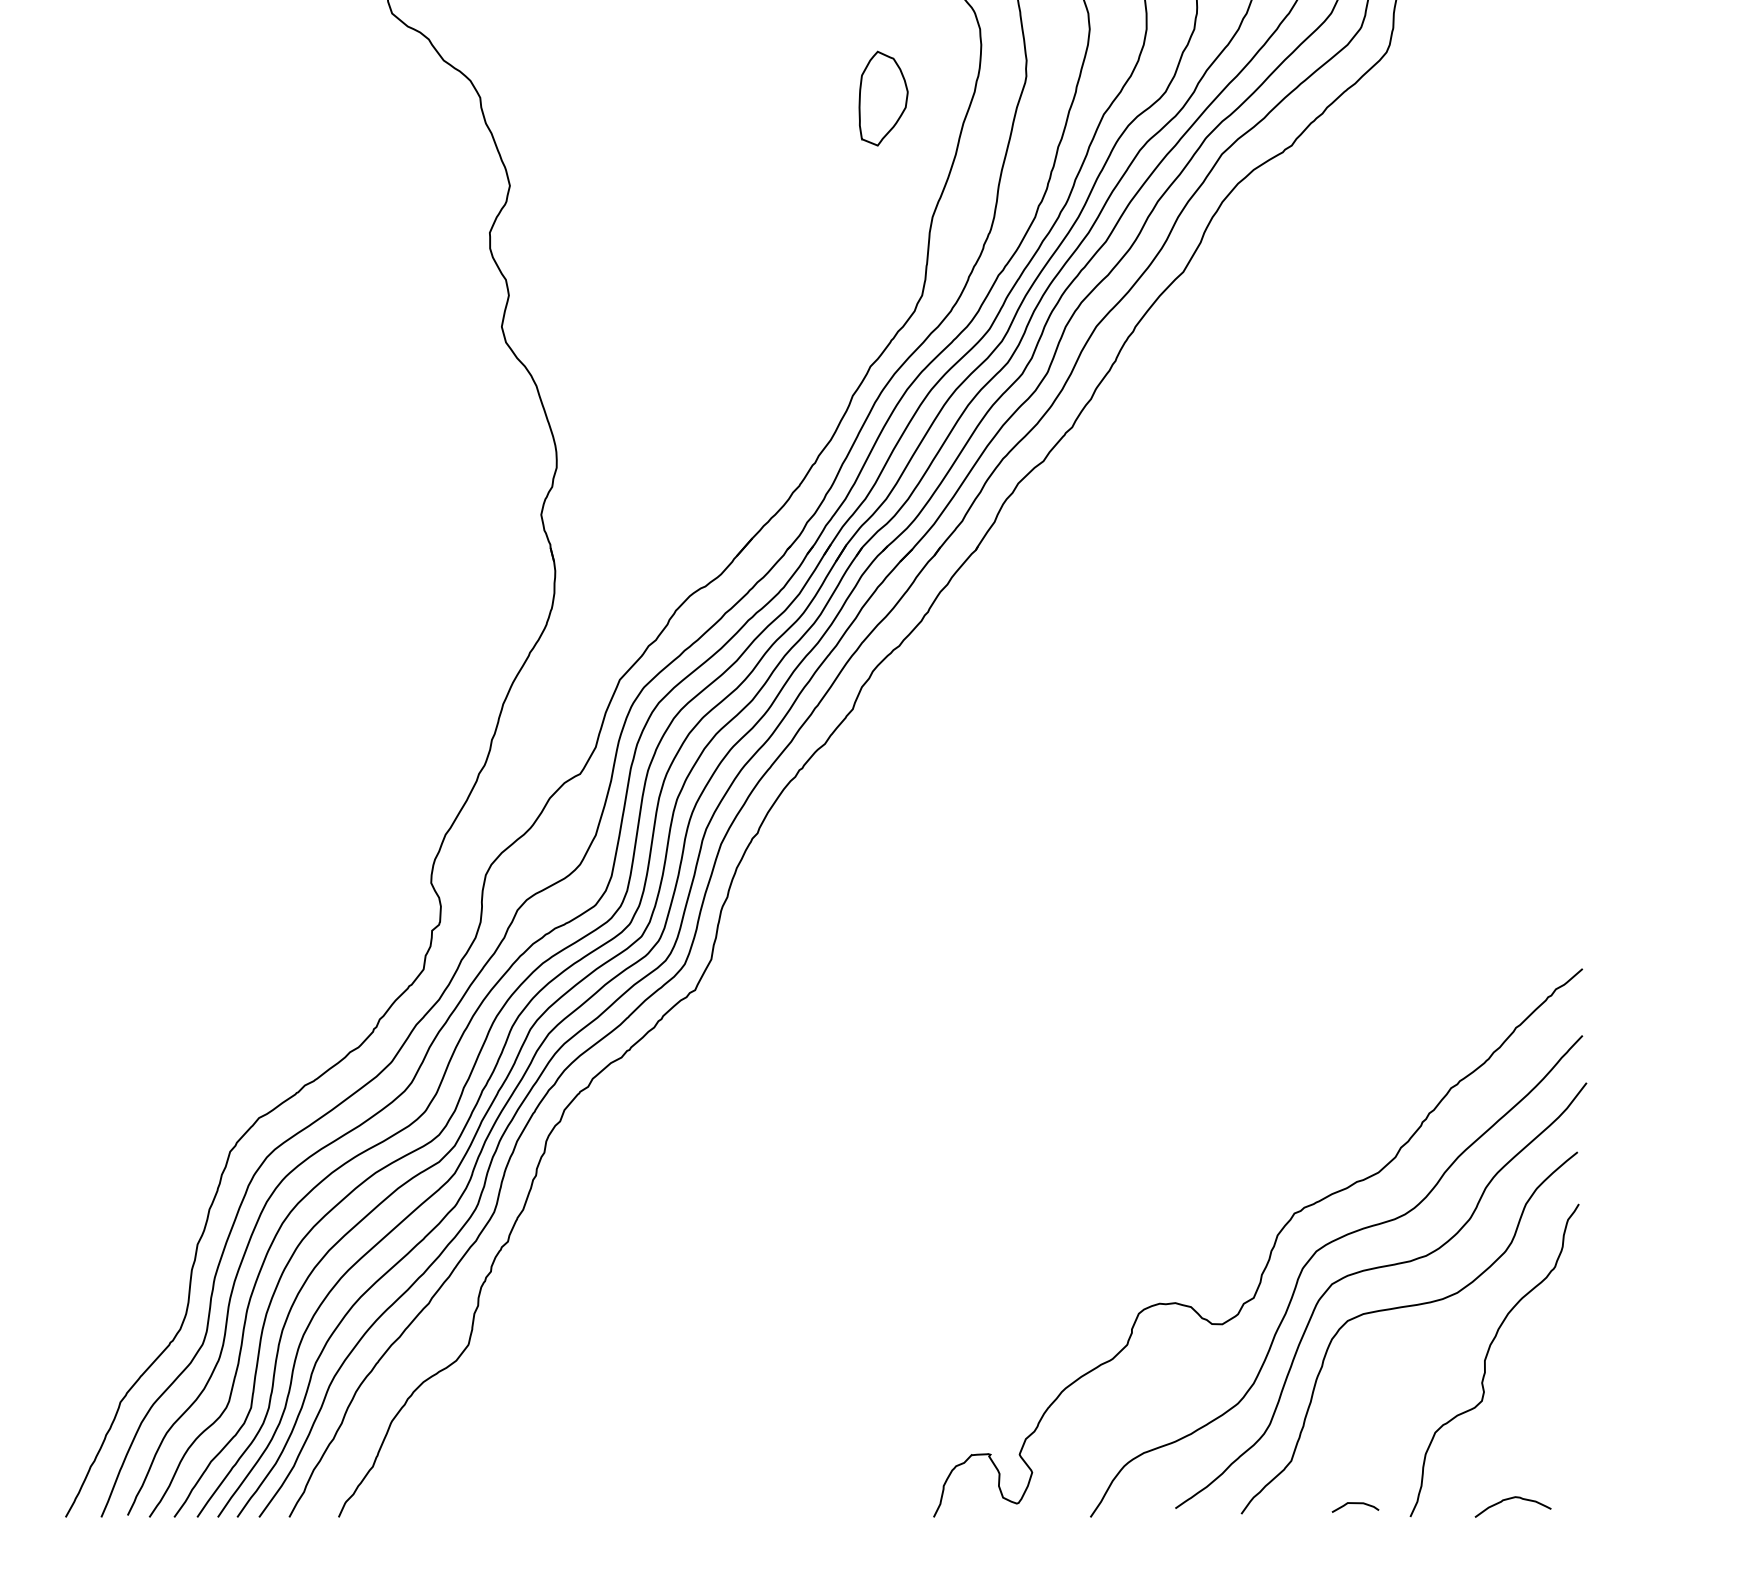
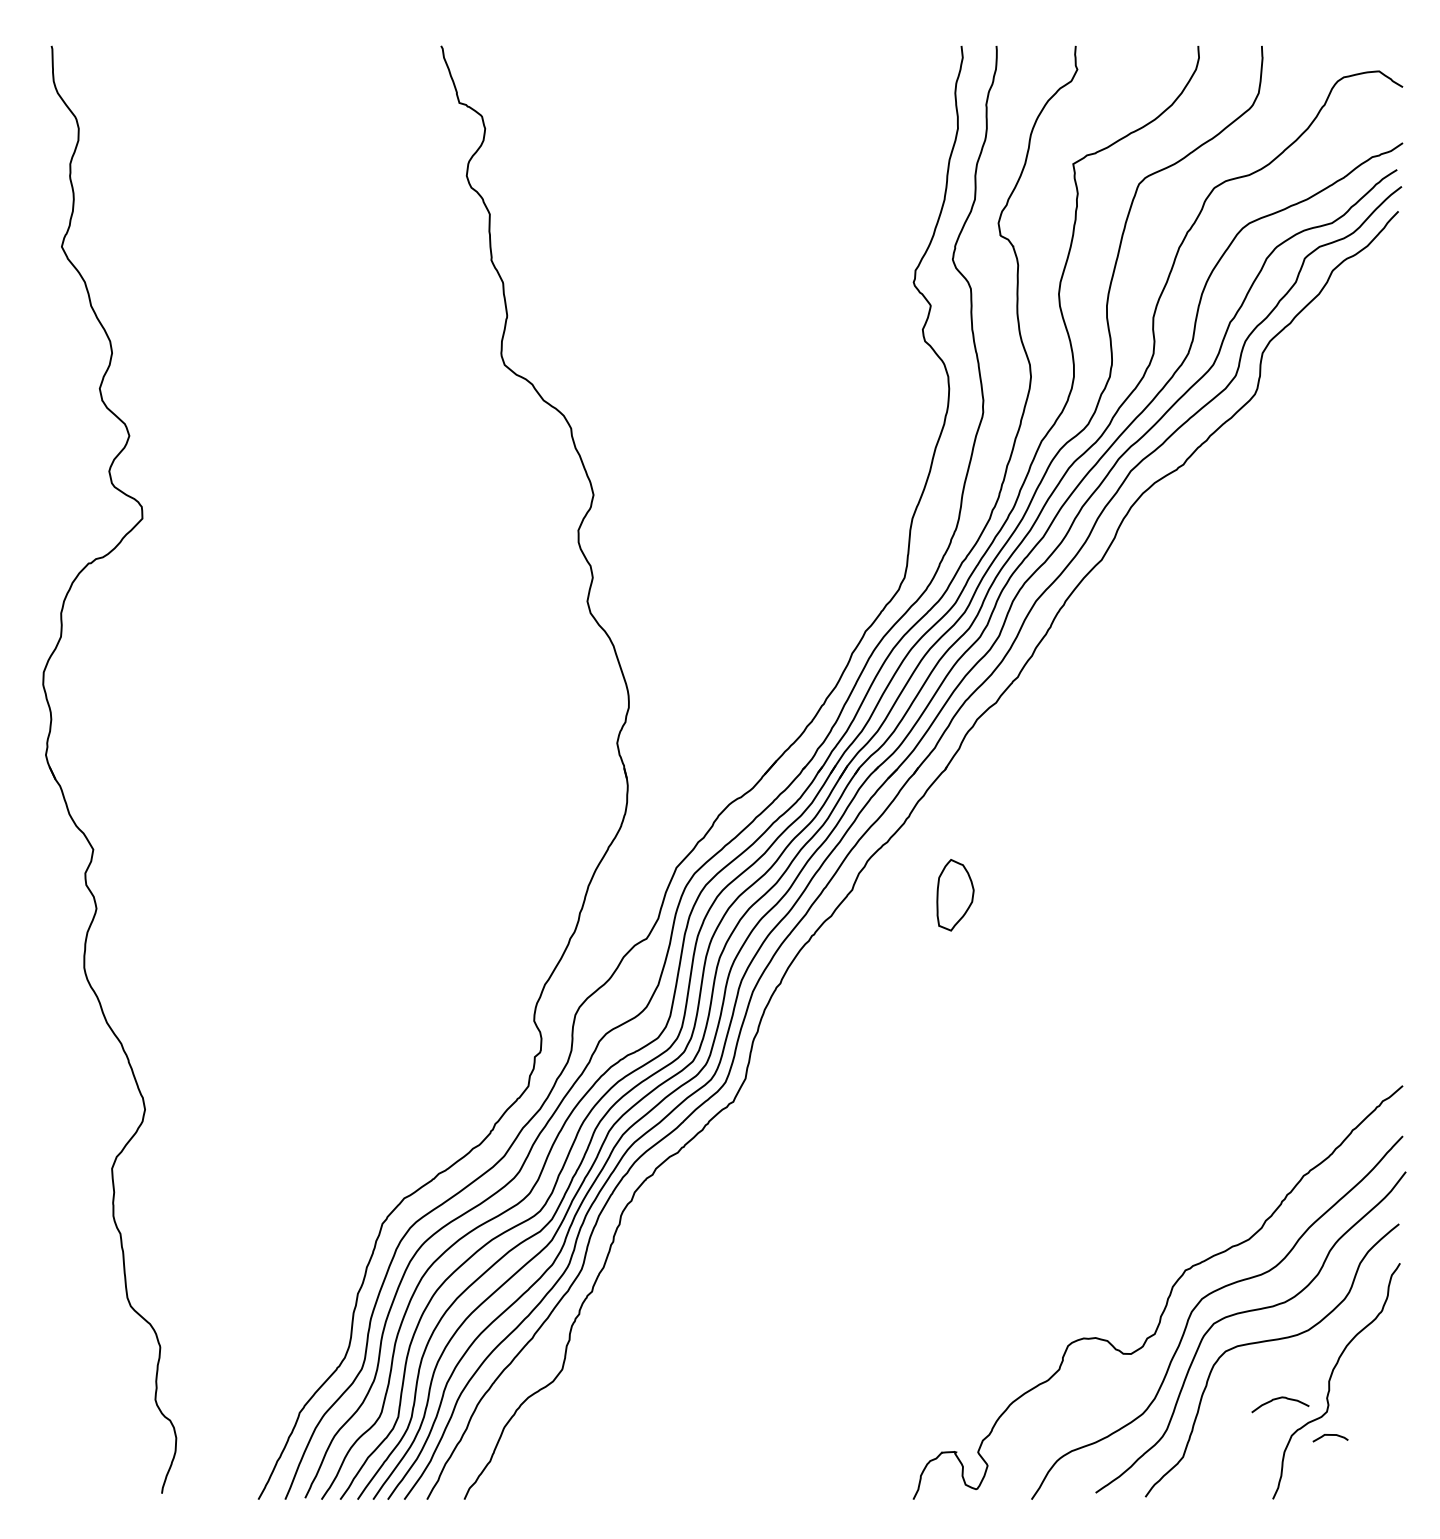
part: (883, 99) -> (955, 895), moved
curve: (1510, 1499) -> (1278, 1399), moved
curve: (1355, 1503) -> (1330, 1435), moved

